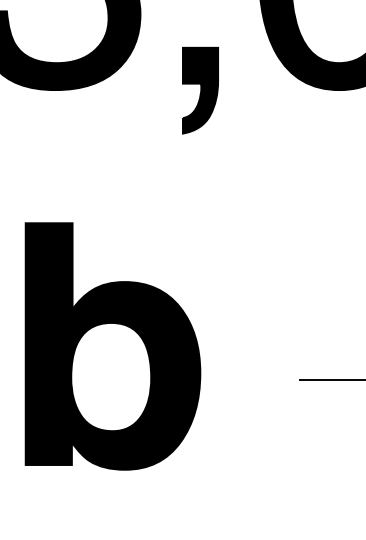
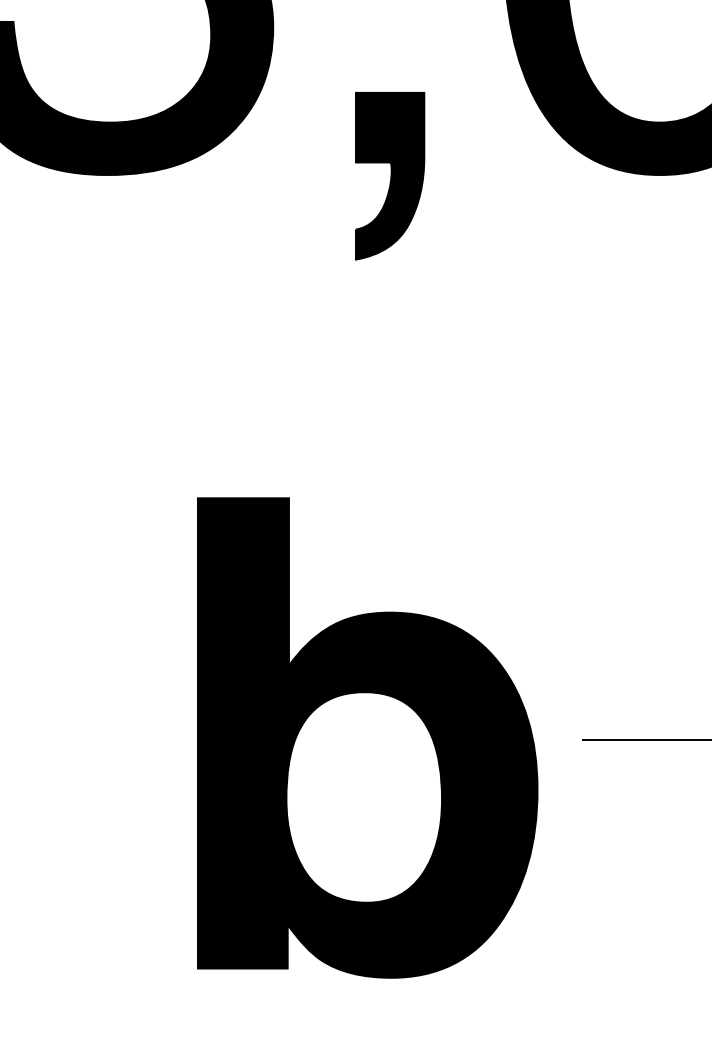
part: (112, 346) -> (366, 738), moved

